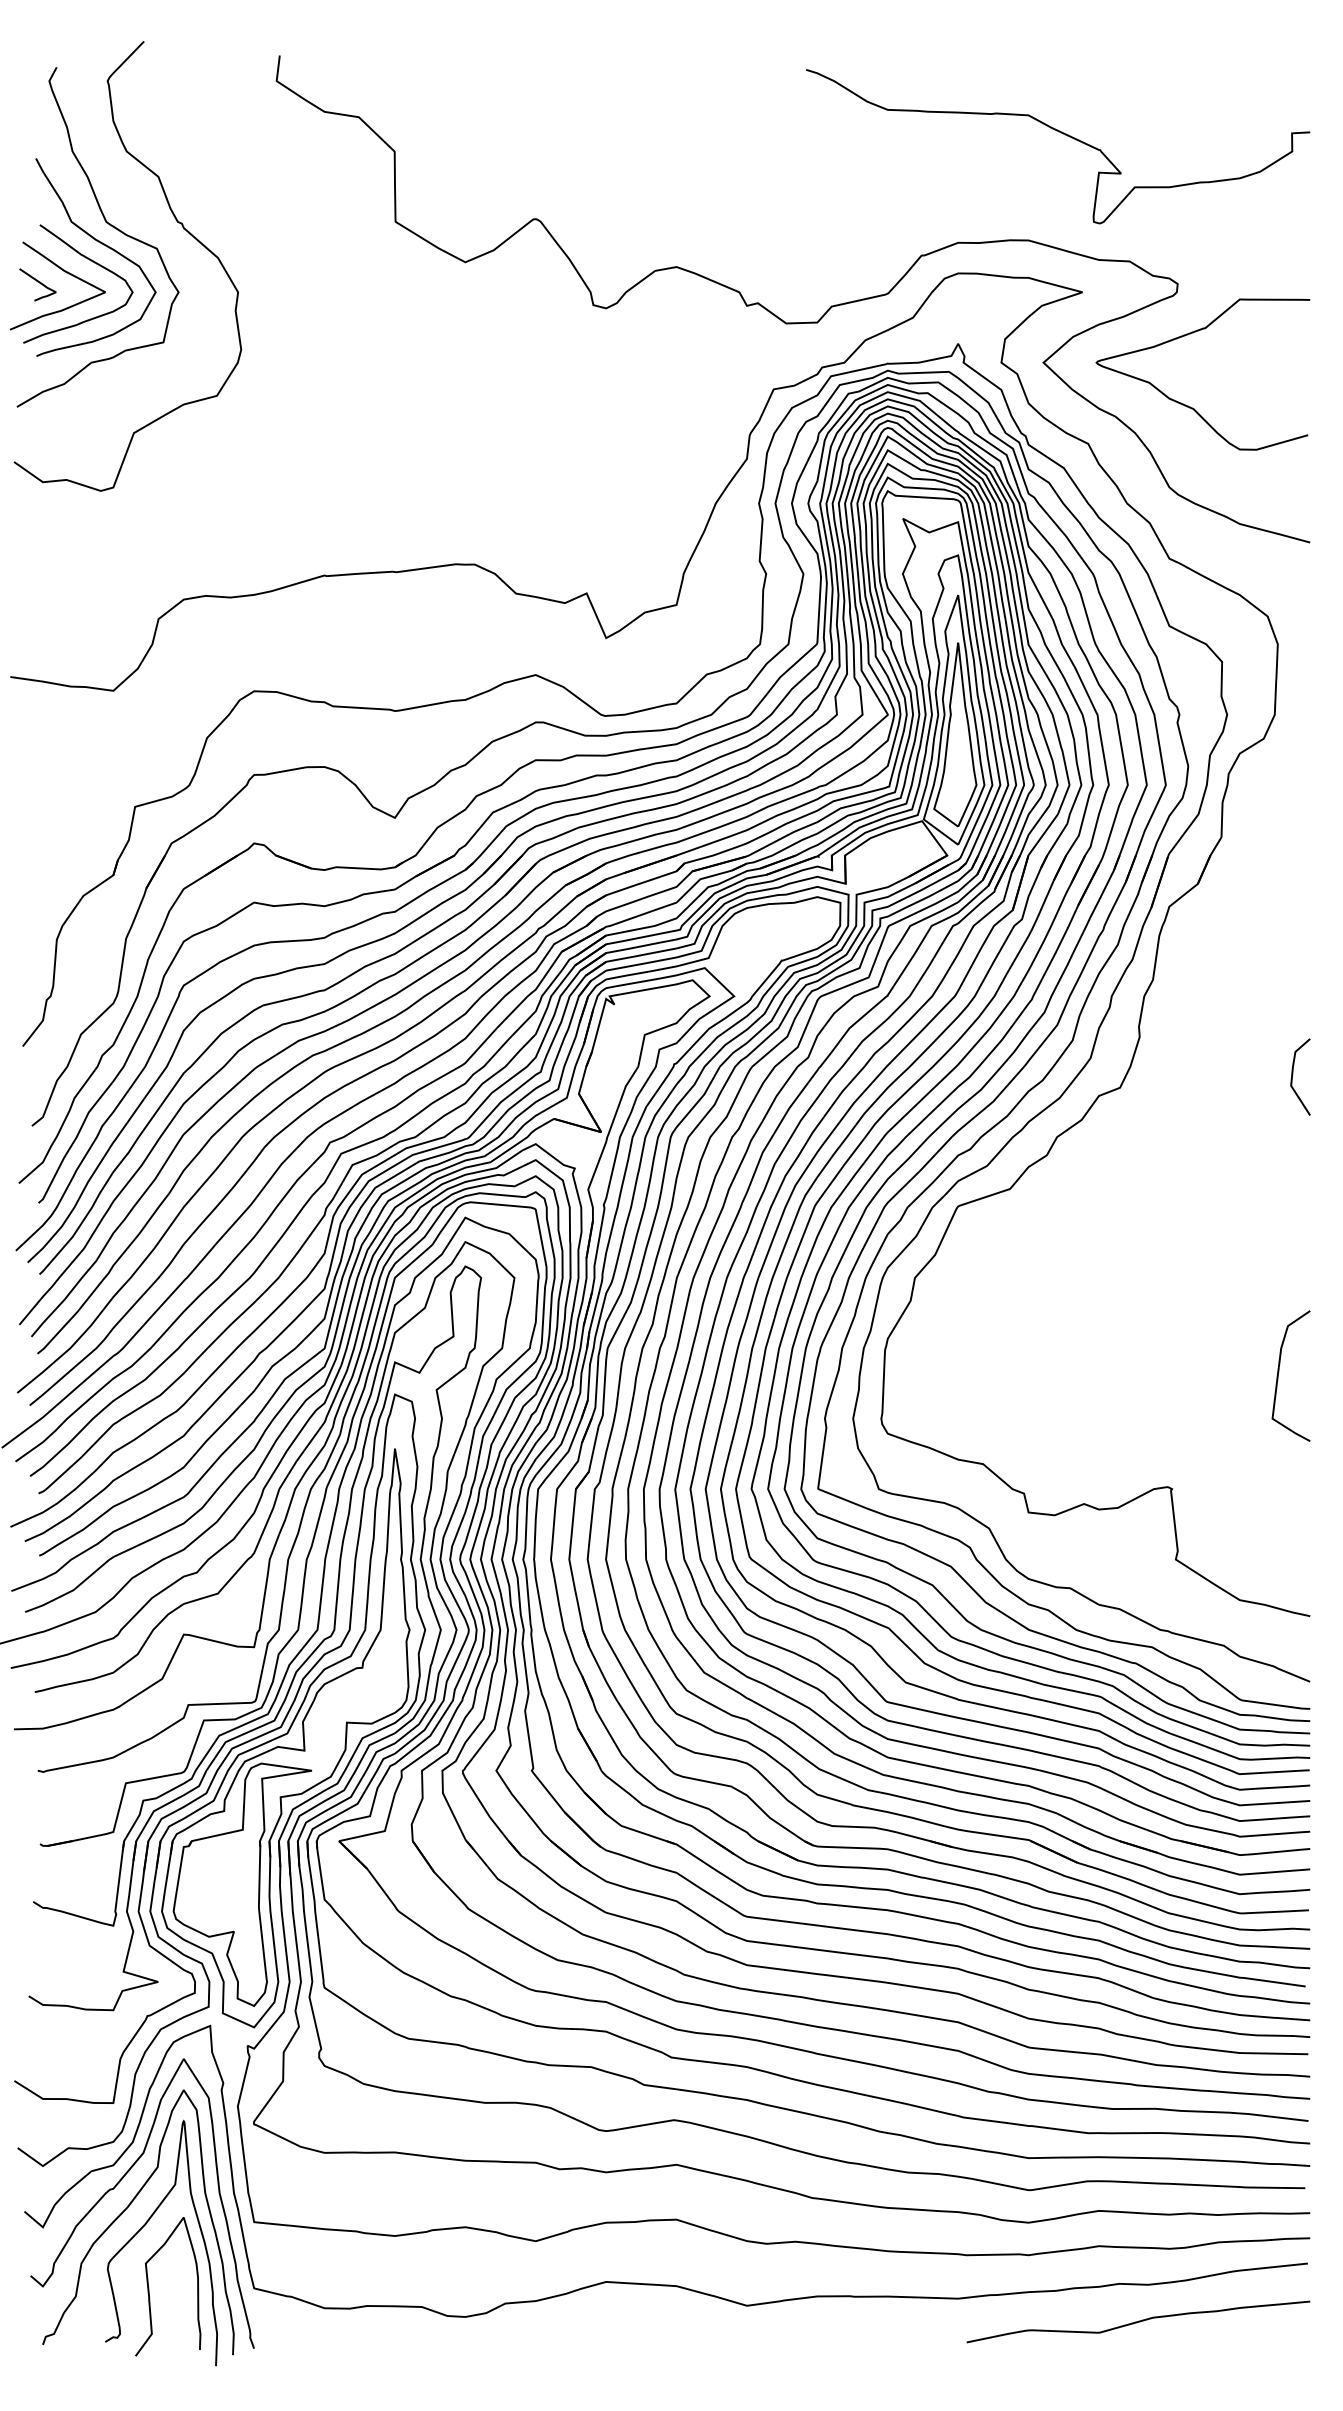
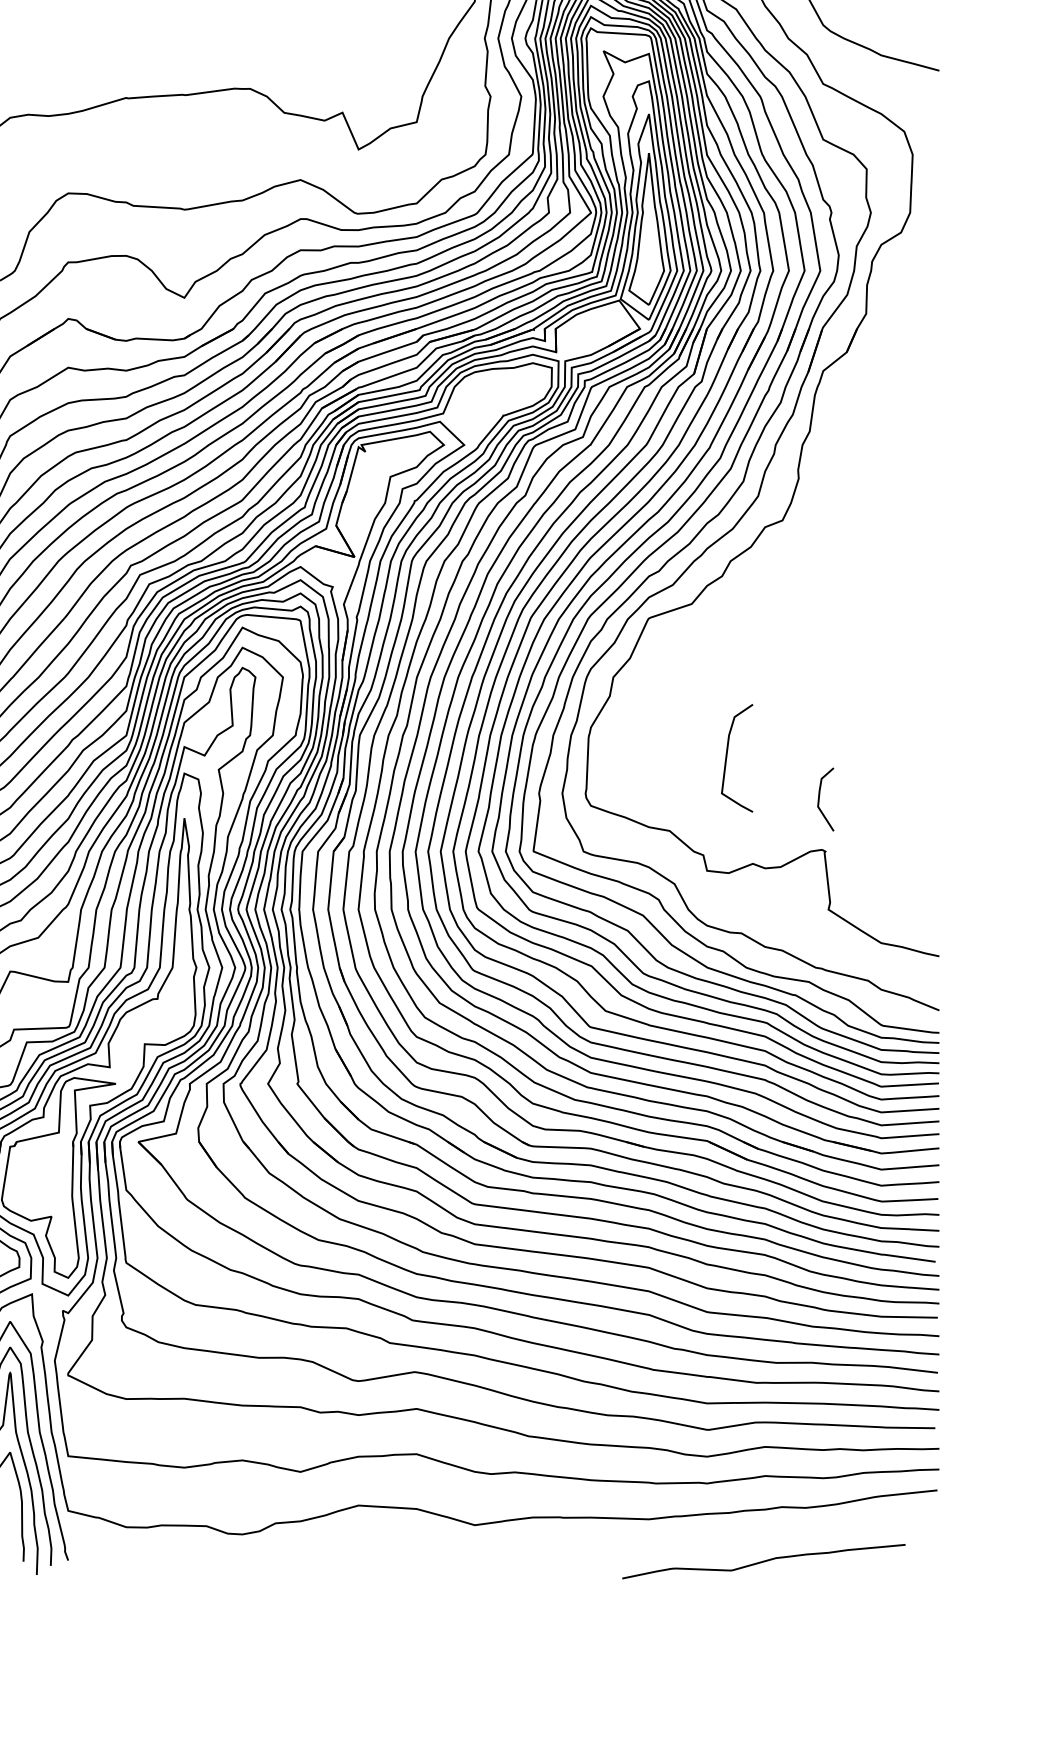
line: (1293, 1074) -> (820, 797), moved
curve: (1279, 1372) -> (727, 755), moved
curve: (1138, 2321) -> (763, 1561), moved

